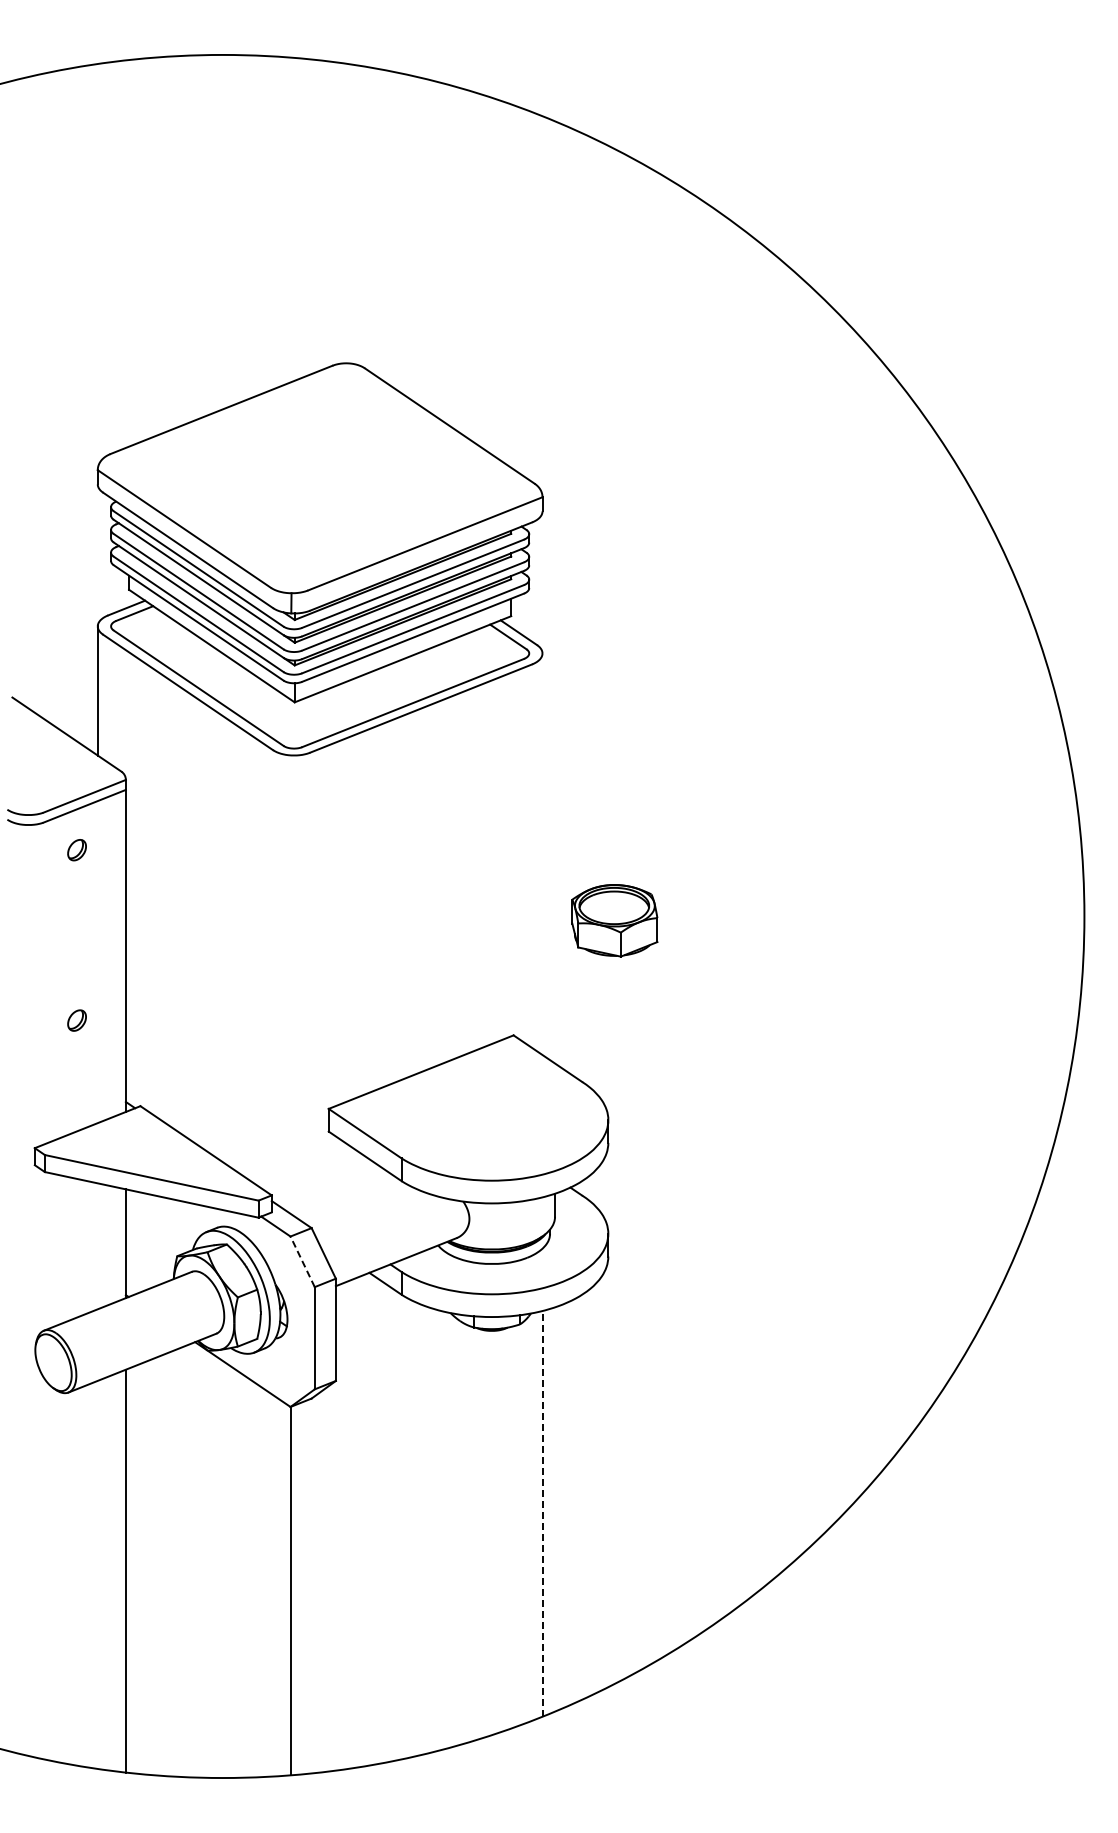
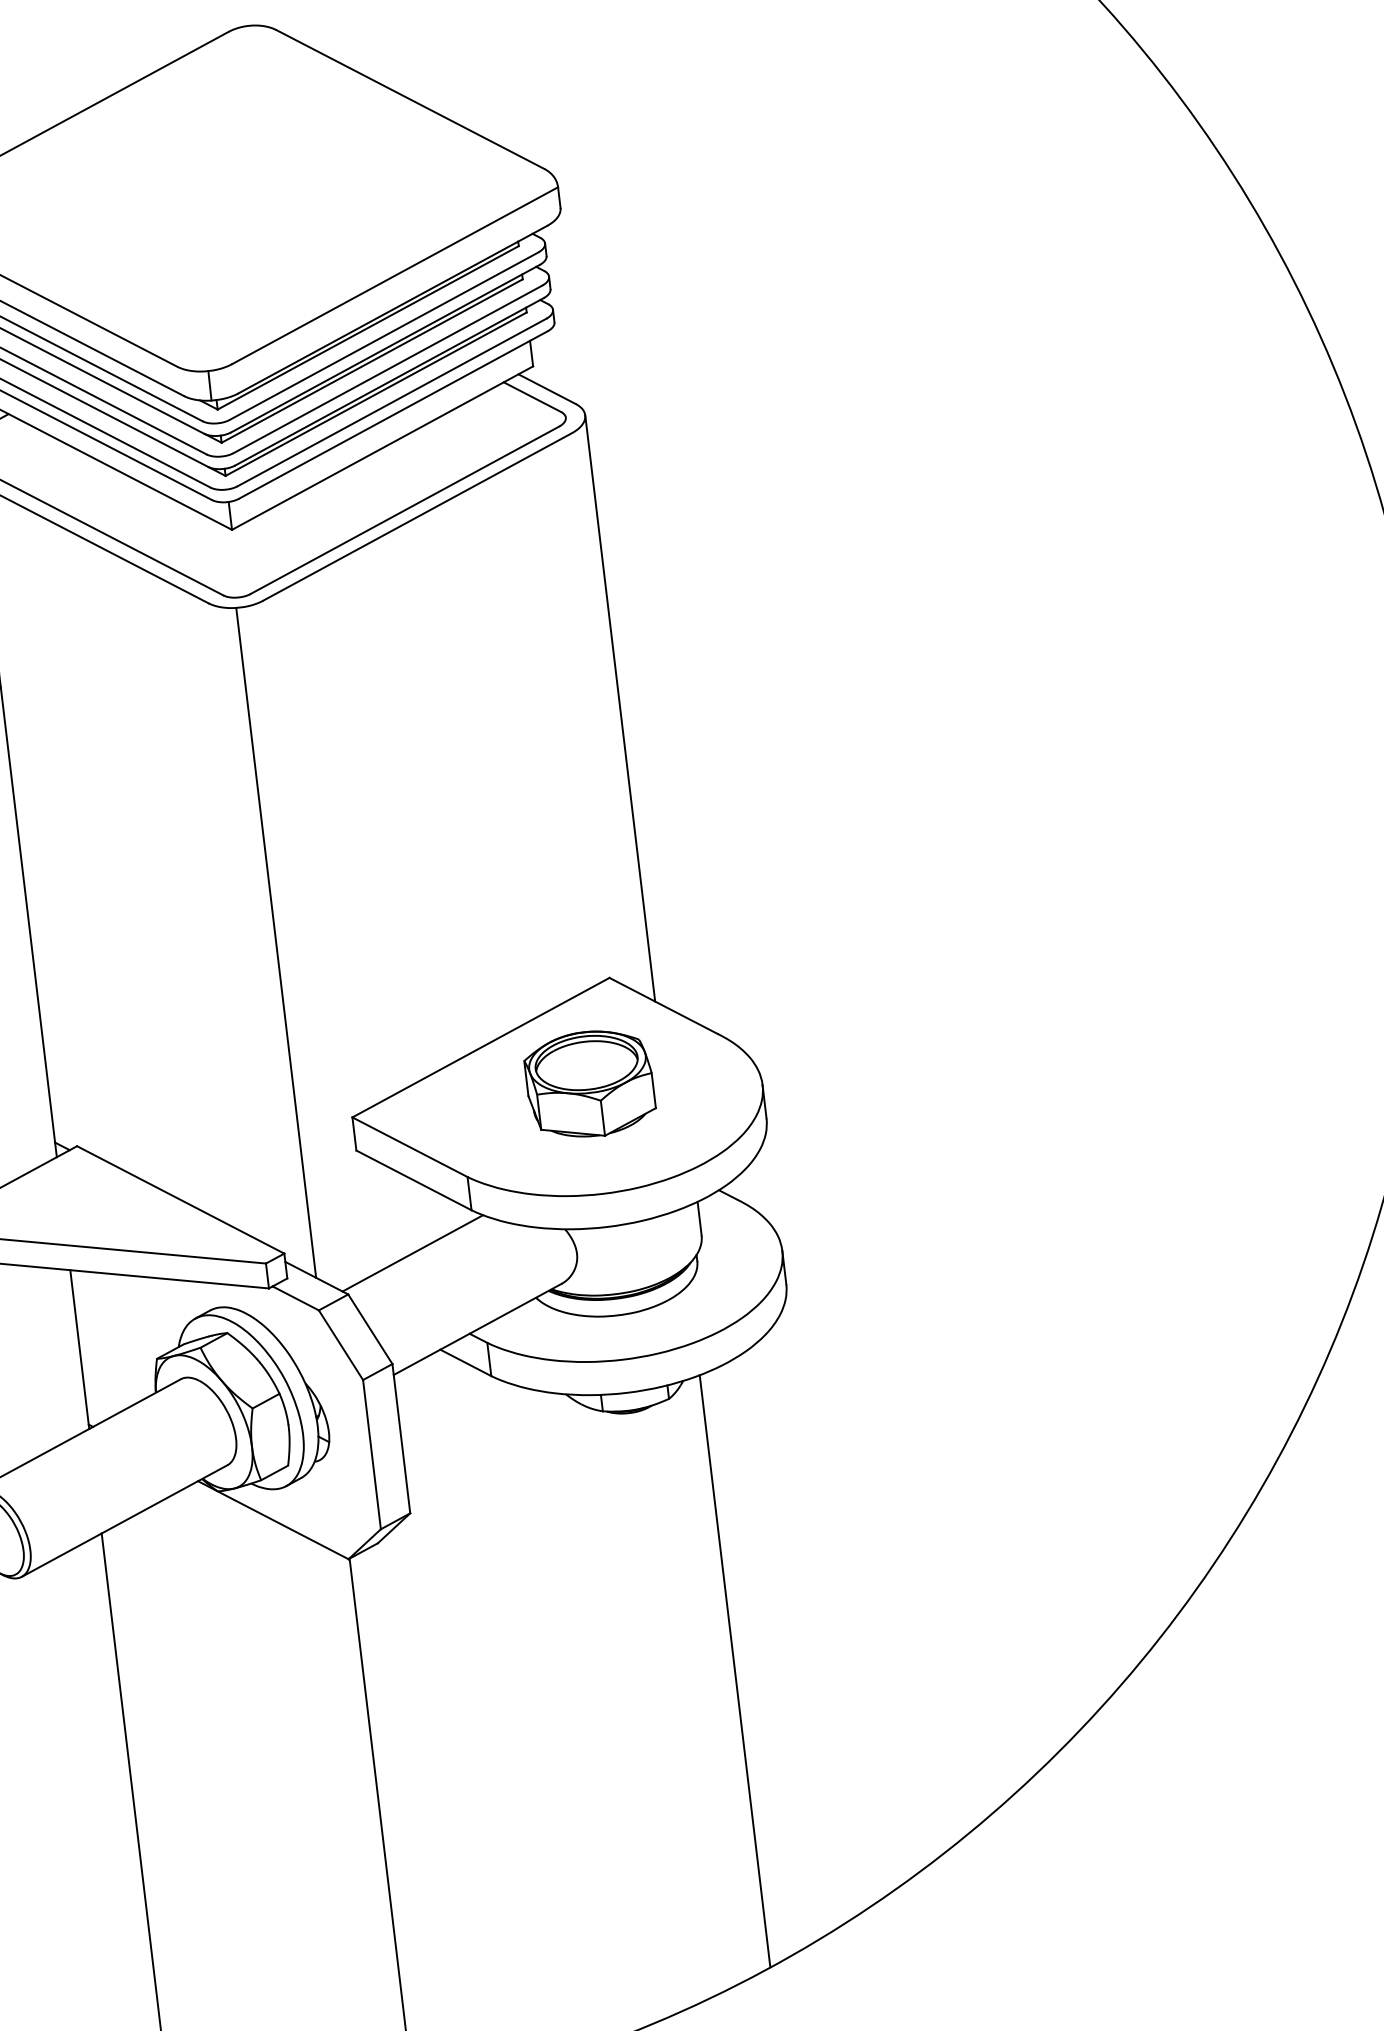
line: (542, 854) -> (620, 708), added
part: (614, 920) -> (589, 1084), moved
line: (291, 984) -> (276, 942), added
line: (358, 1205) -> (412, 1253), added
line: (302, 1261) -> (340, 1344), dashed -> solid
line: (542, 1513) -> (734, 1670), dashed -> solid

